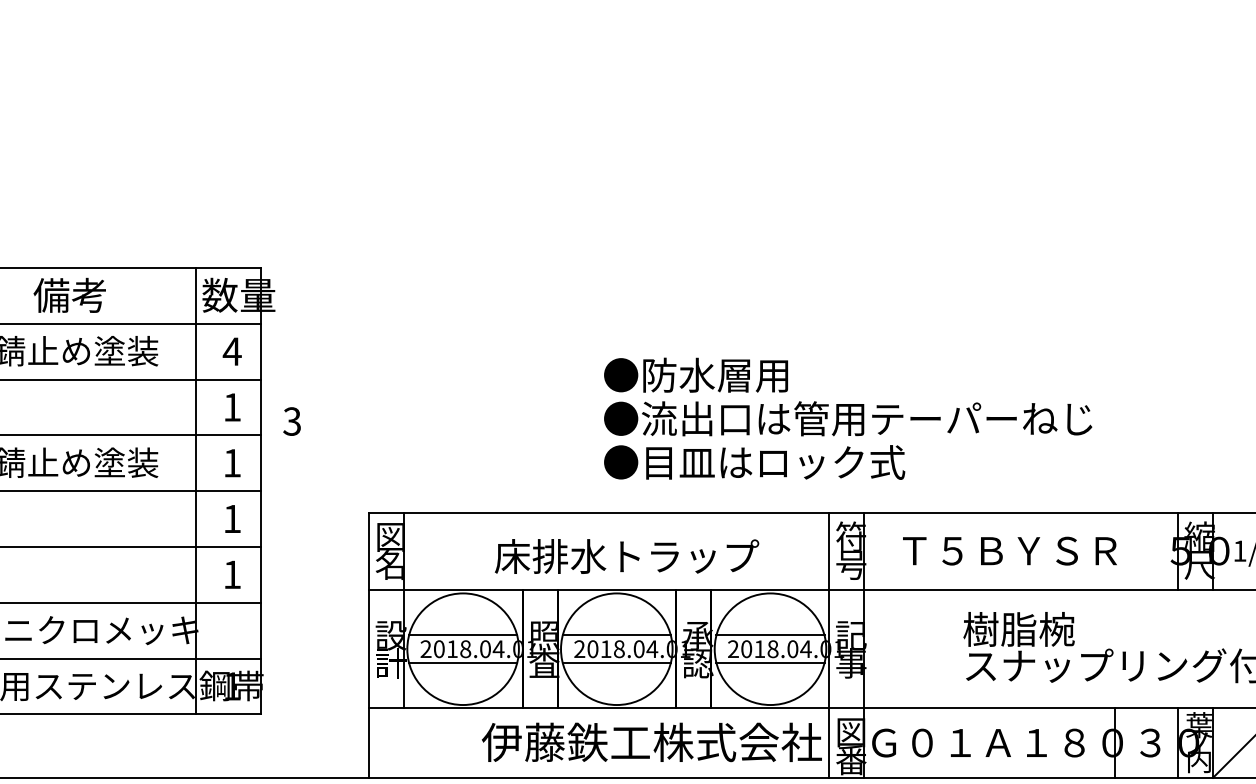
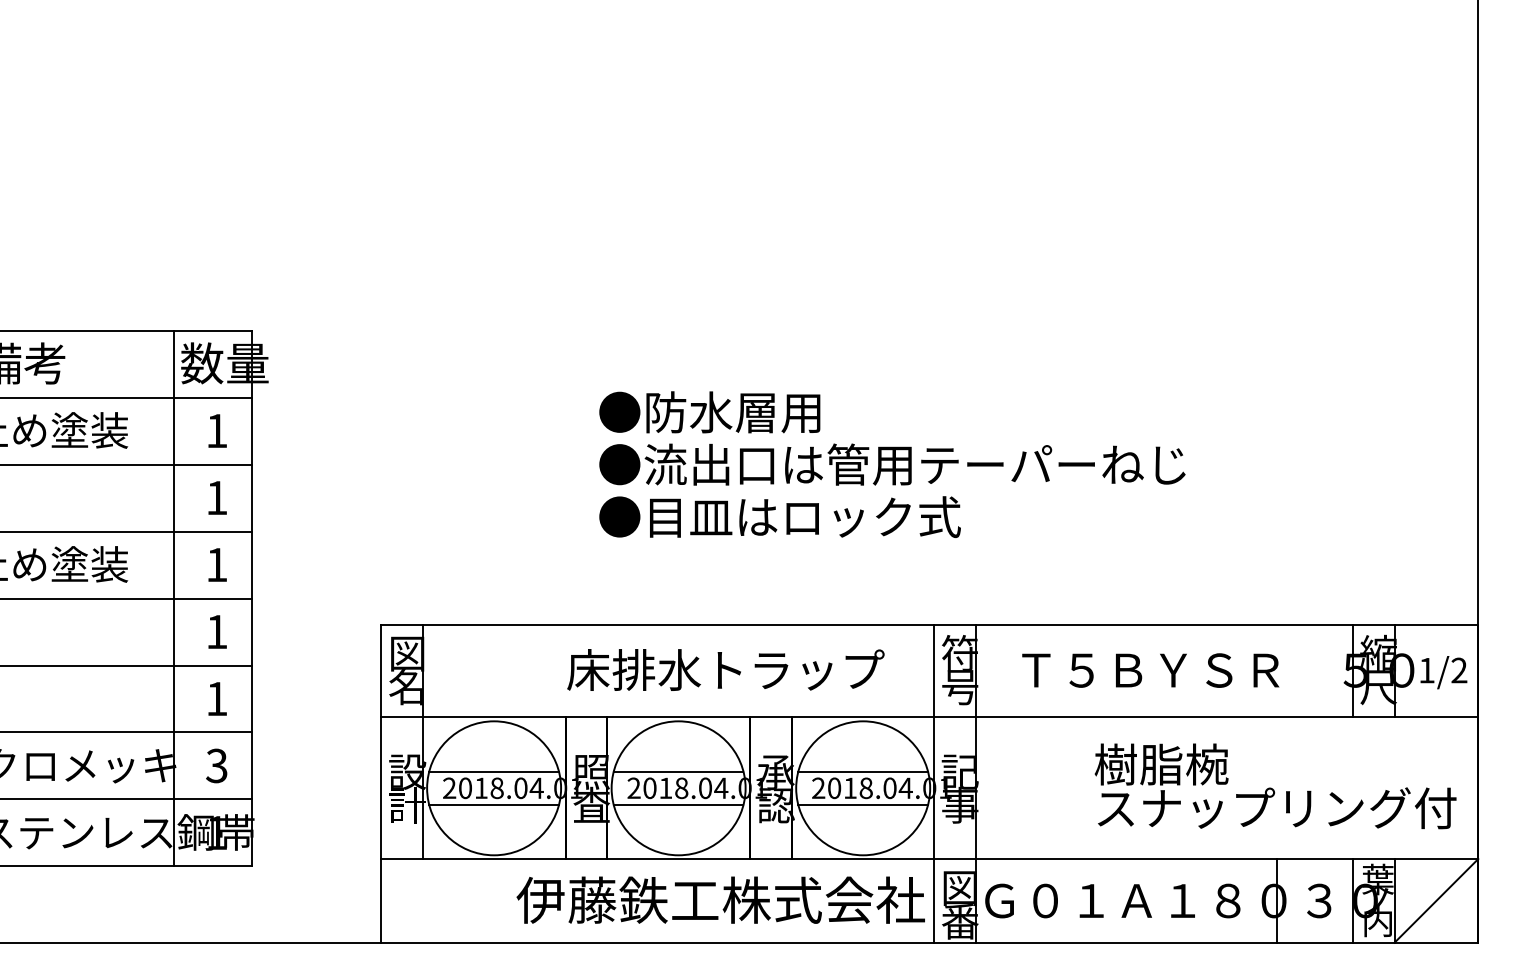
text: (231, 351) -> (216, 430), 4 -> 1
text: (848, 418) -> (892, 464), moved
text: (291, 421) -> (216, 765), moved
text: (626, 556) -> (725, 669), moved

